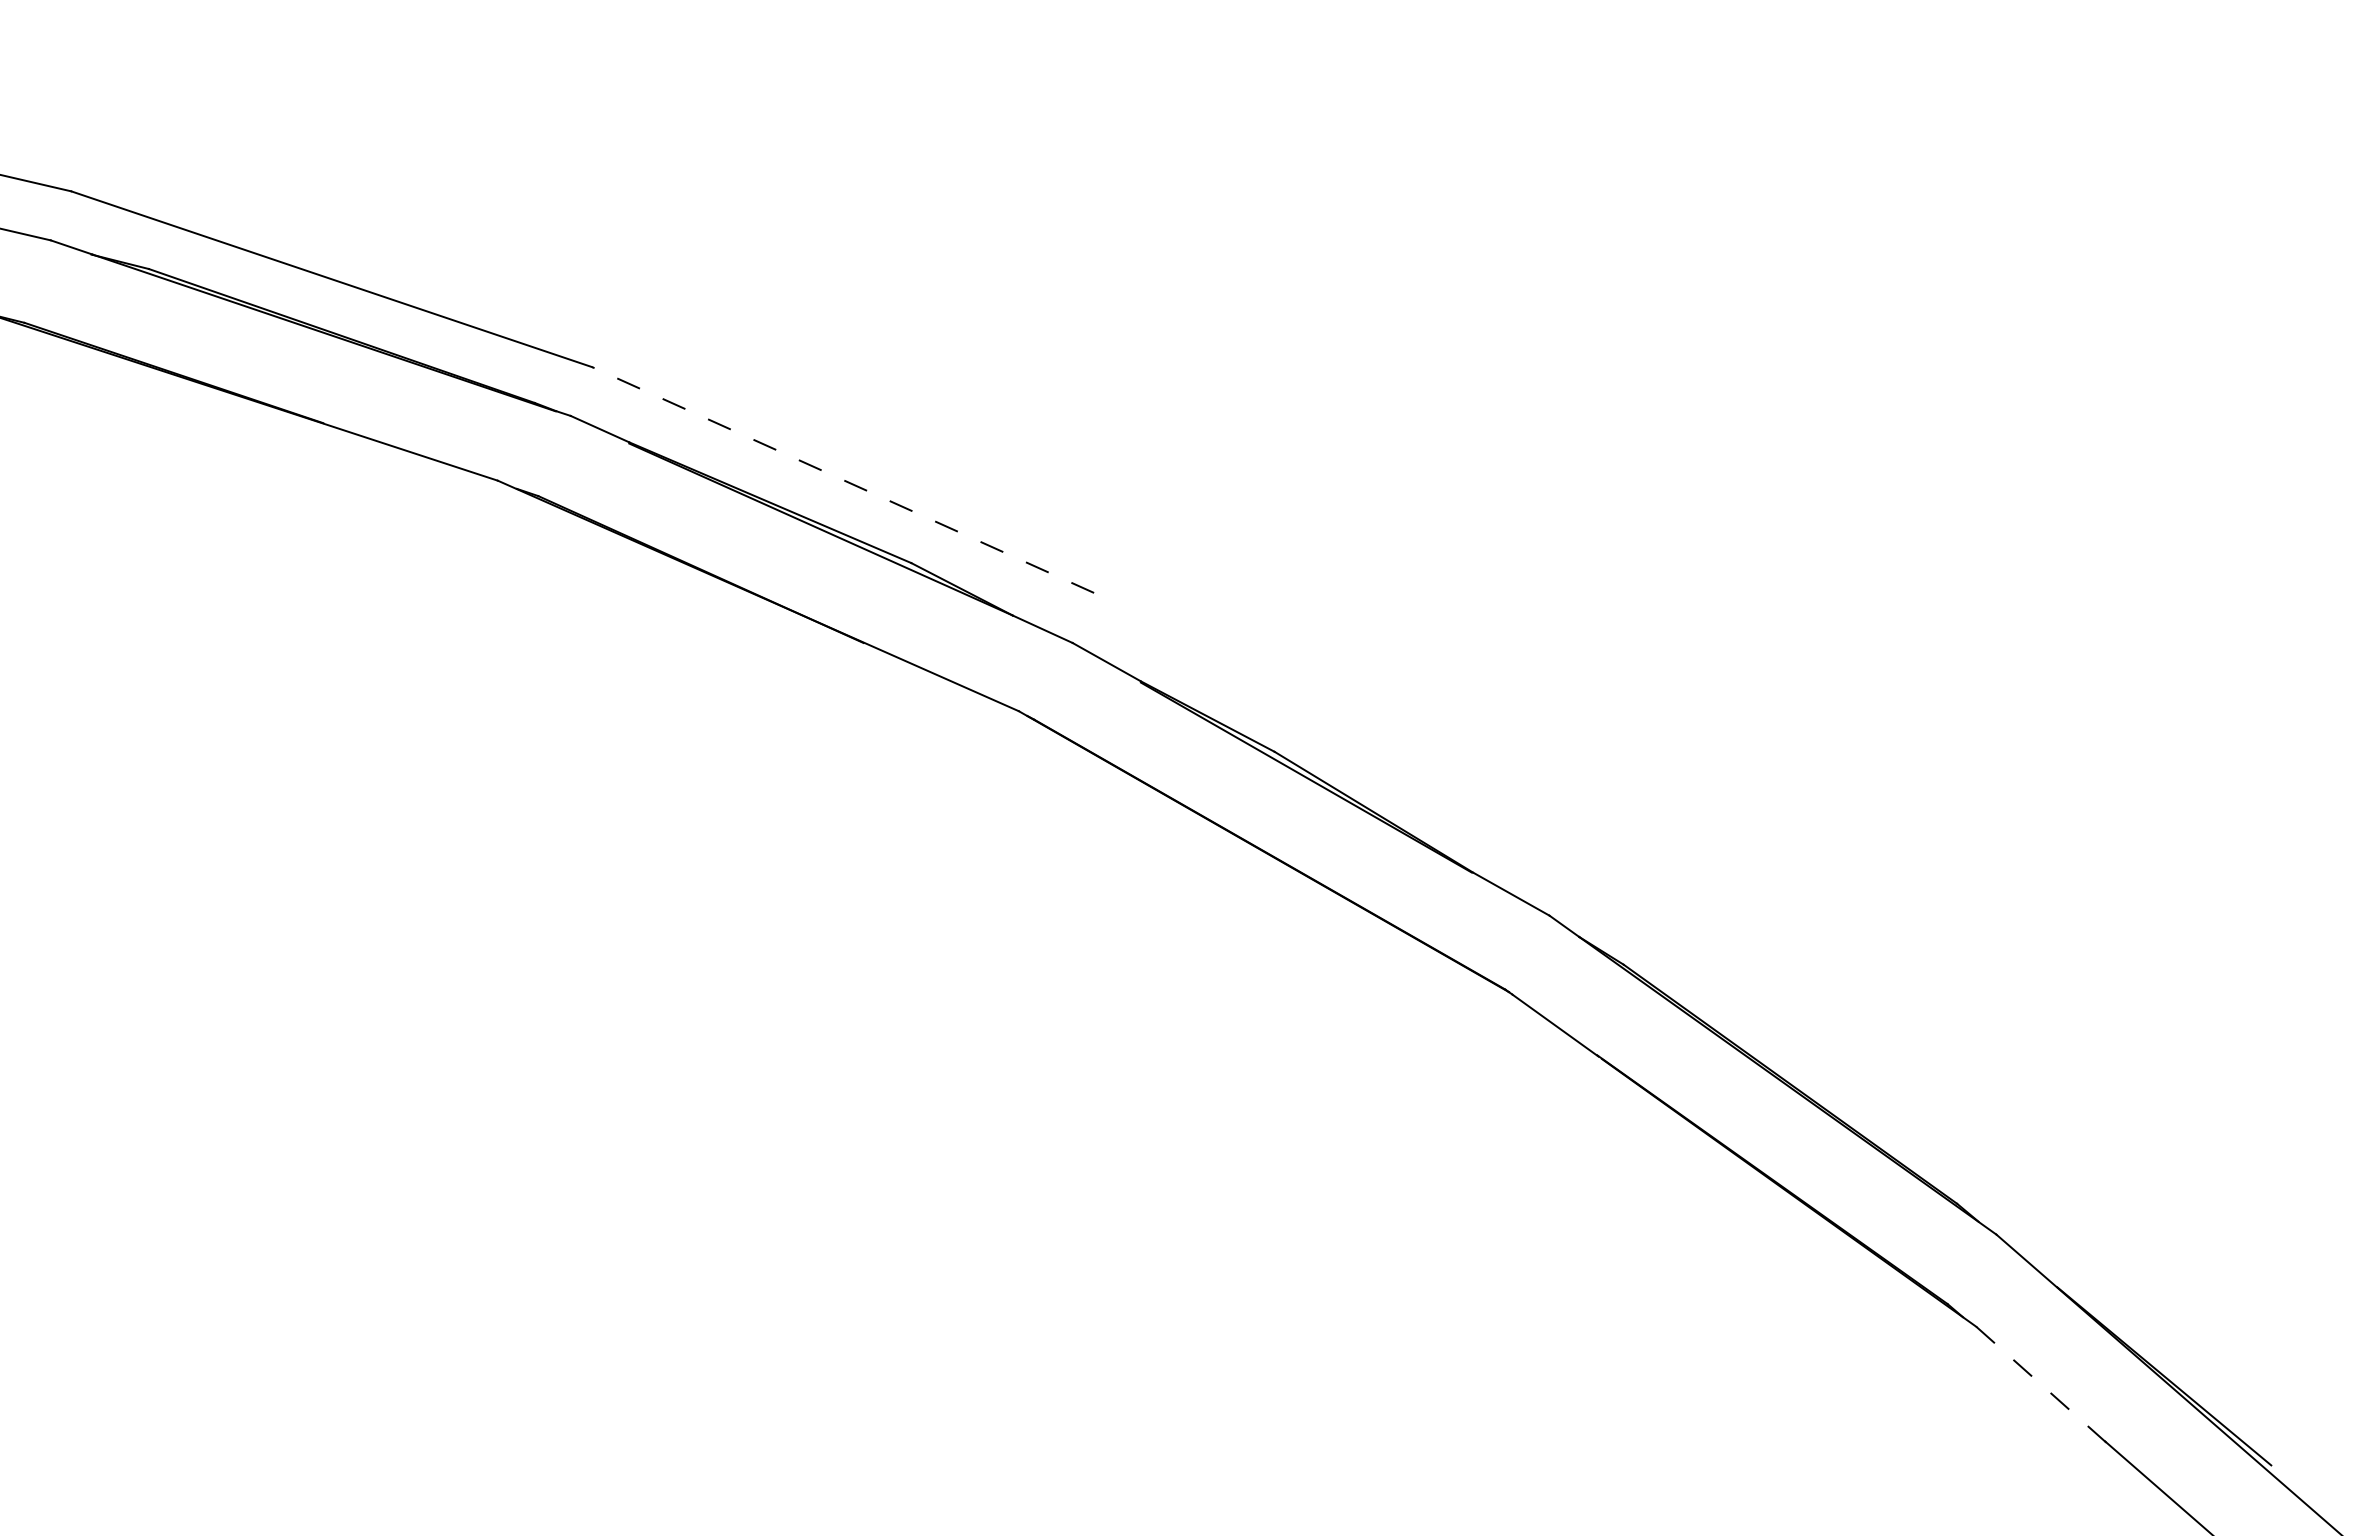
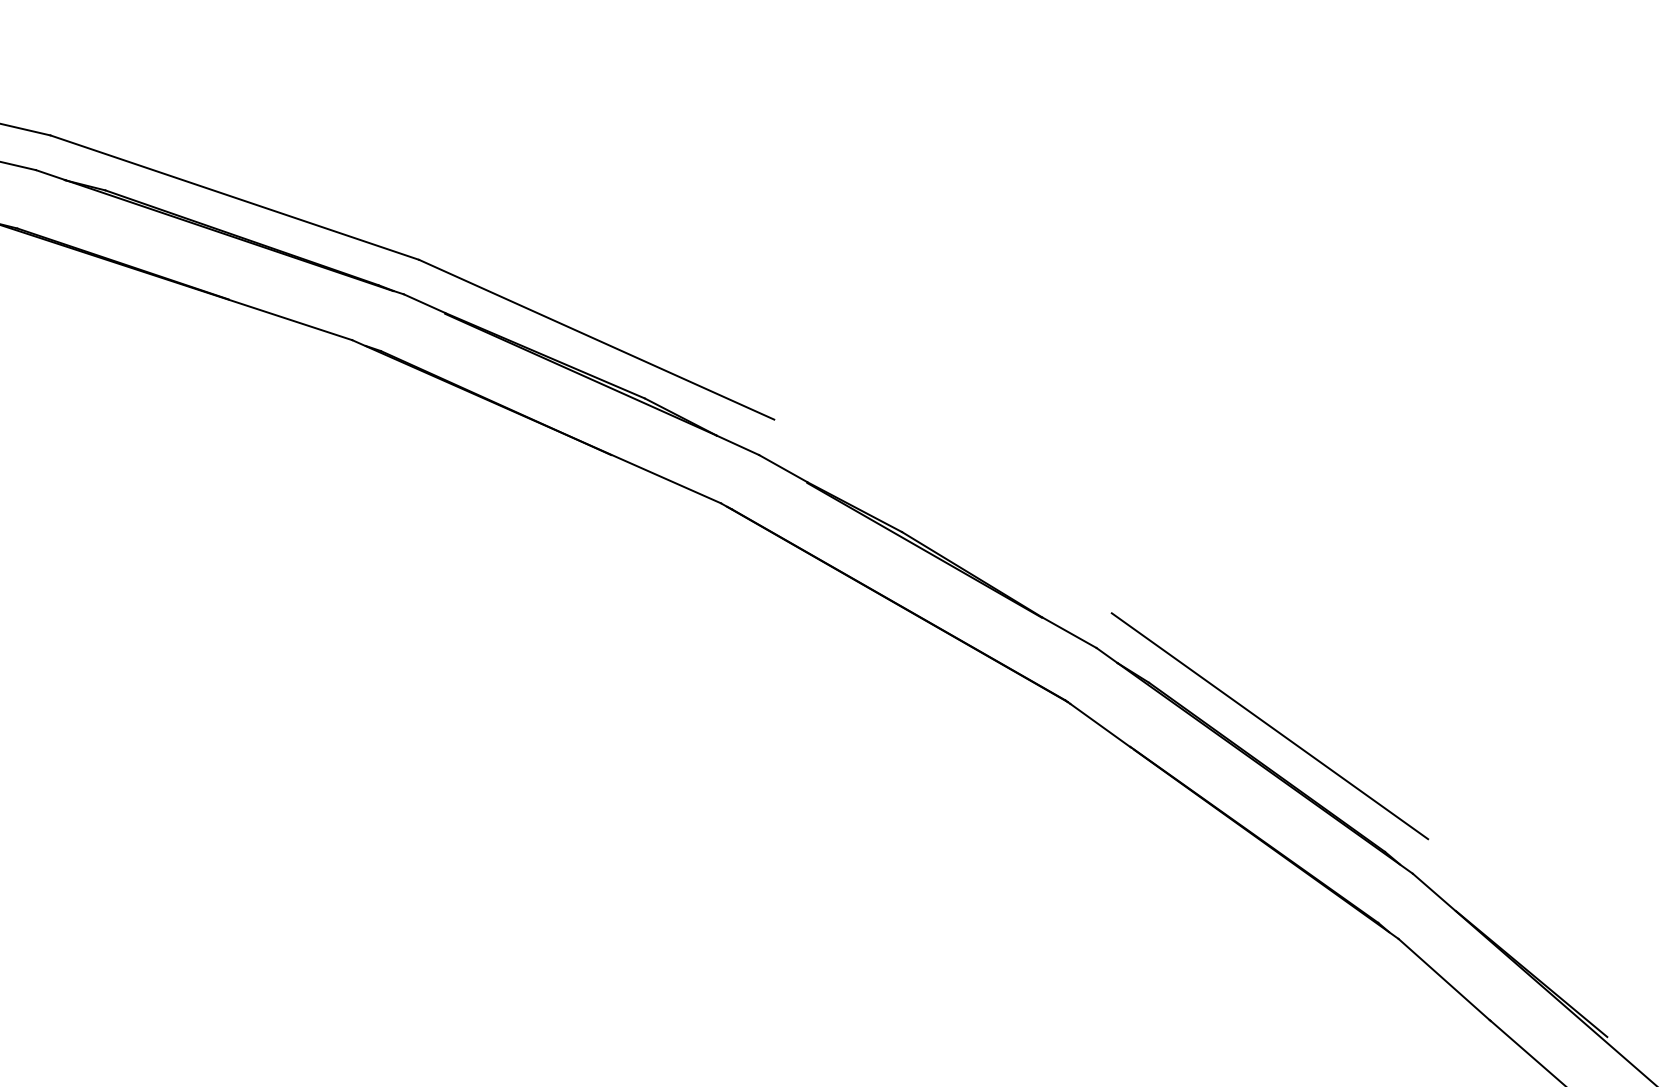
line: (842, 479) -> (596, 339), dashed -> solid
line: (1793, 1026) -> (1269, 726), added
line: (2041, 1384) -> (1444, 979), dashed -> solid

